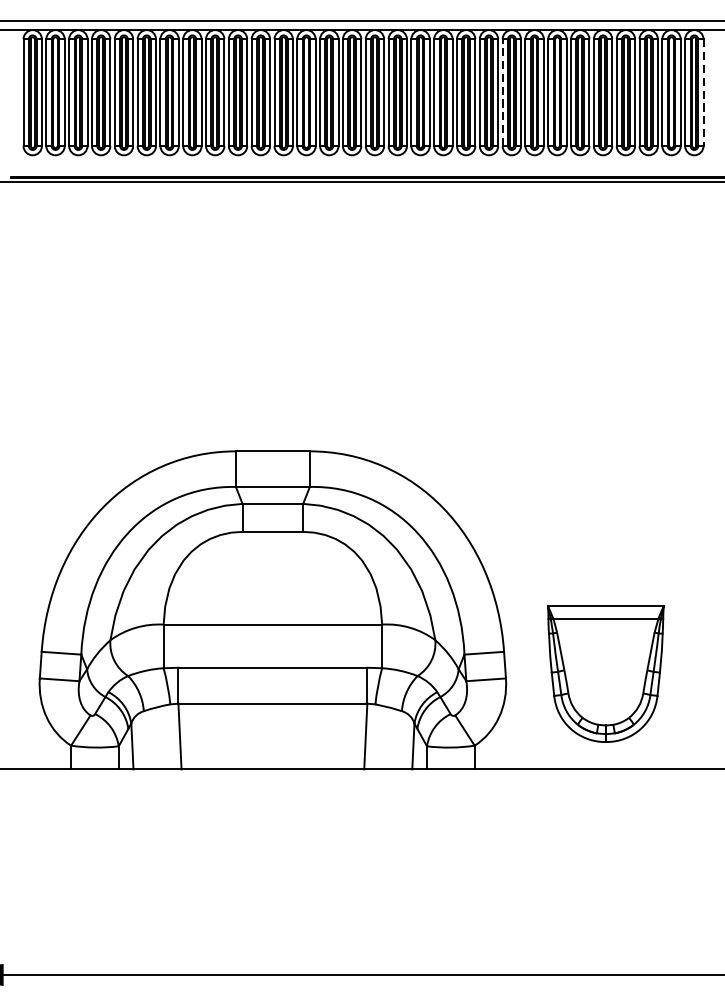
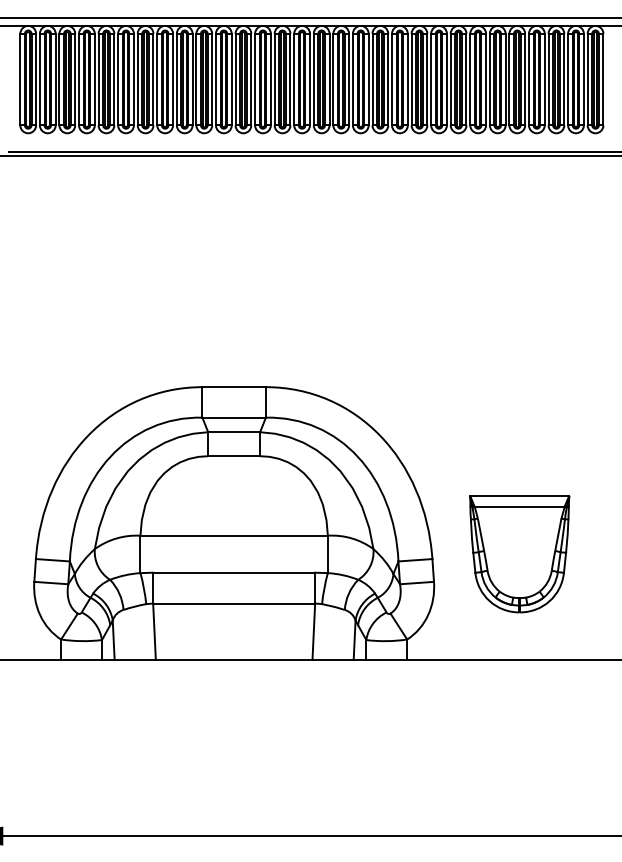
line: (503, 92) -> (431, 79), dashed -> solid
line: (703, 92) -> (603, 79), dashed -> solid
part: (605, 674) -> (519, 554), moved

